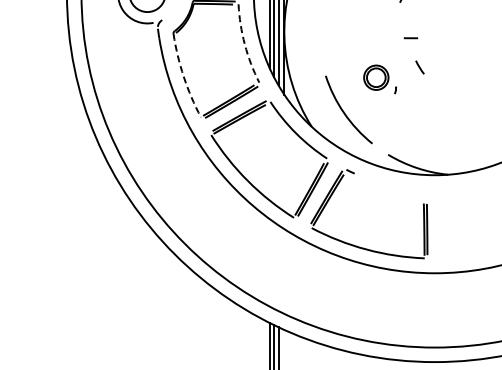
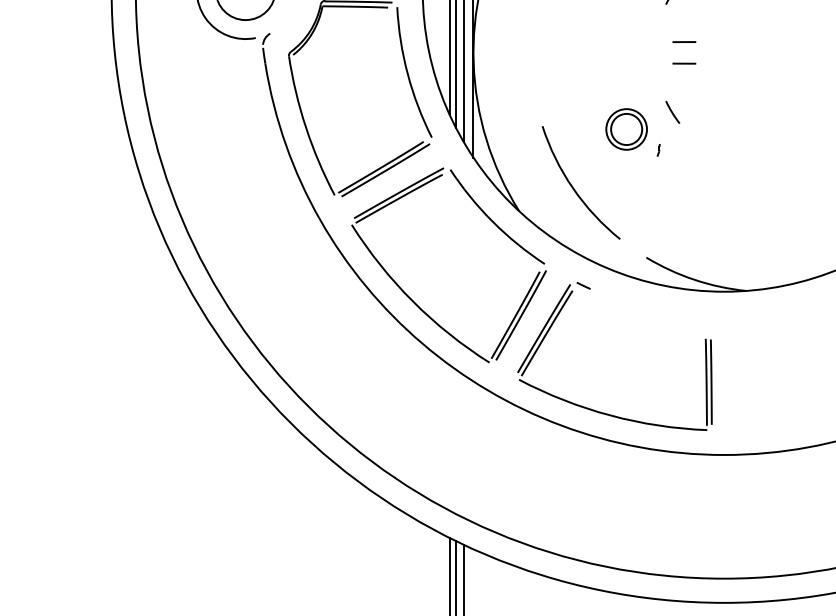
line: (410, 25) -> (683, 42), added
arc: (244, 44) -> (407, 74), dashed -> solid
line: (419, 67) -> (671, 112), moved
arc: (183, 76) -> (305, 127), dashed -> solid

